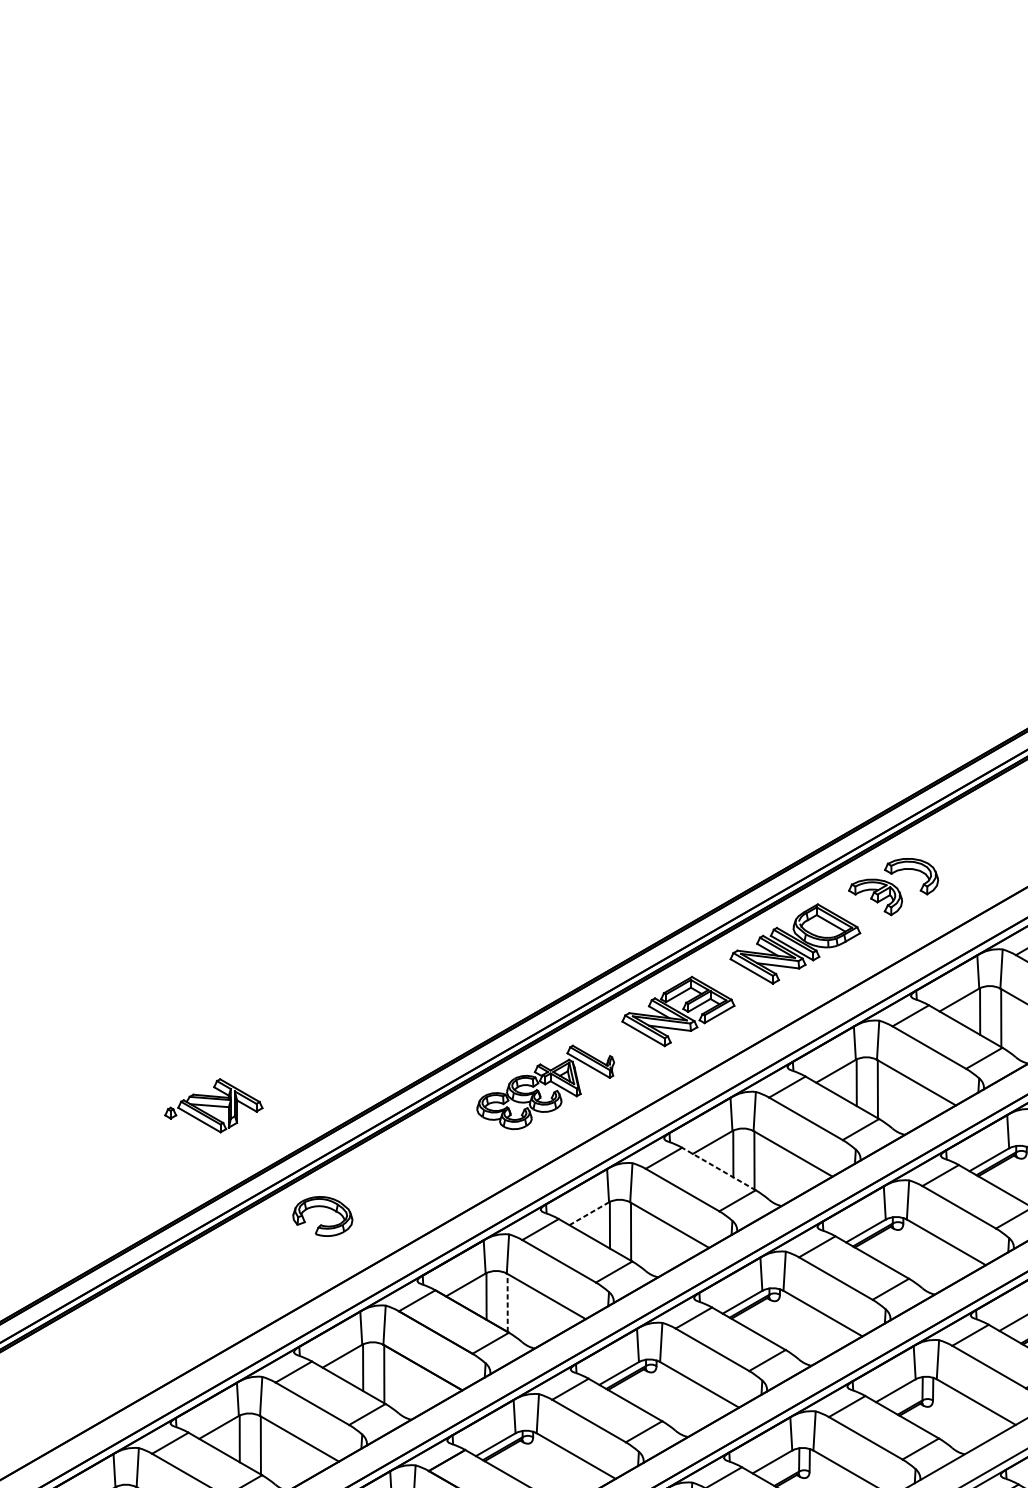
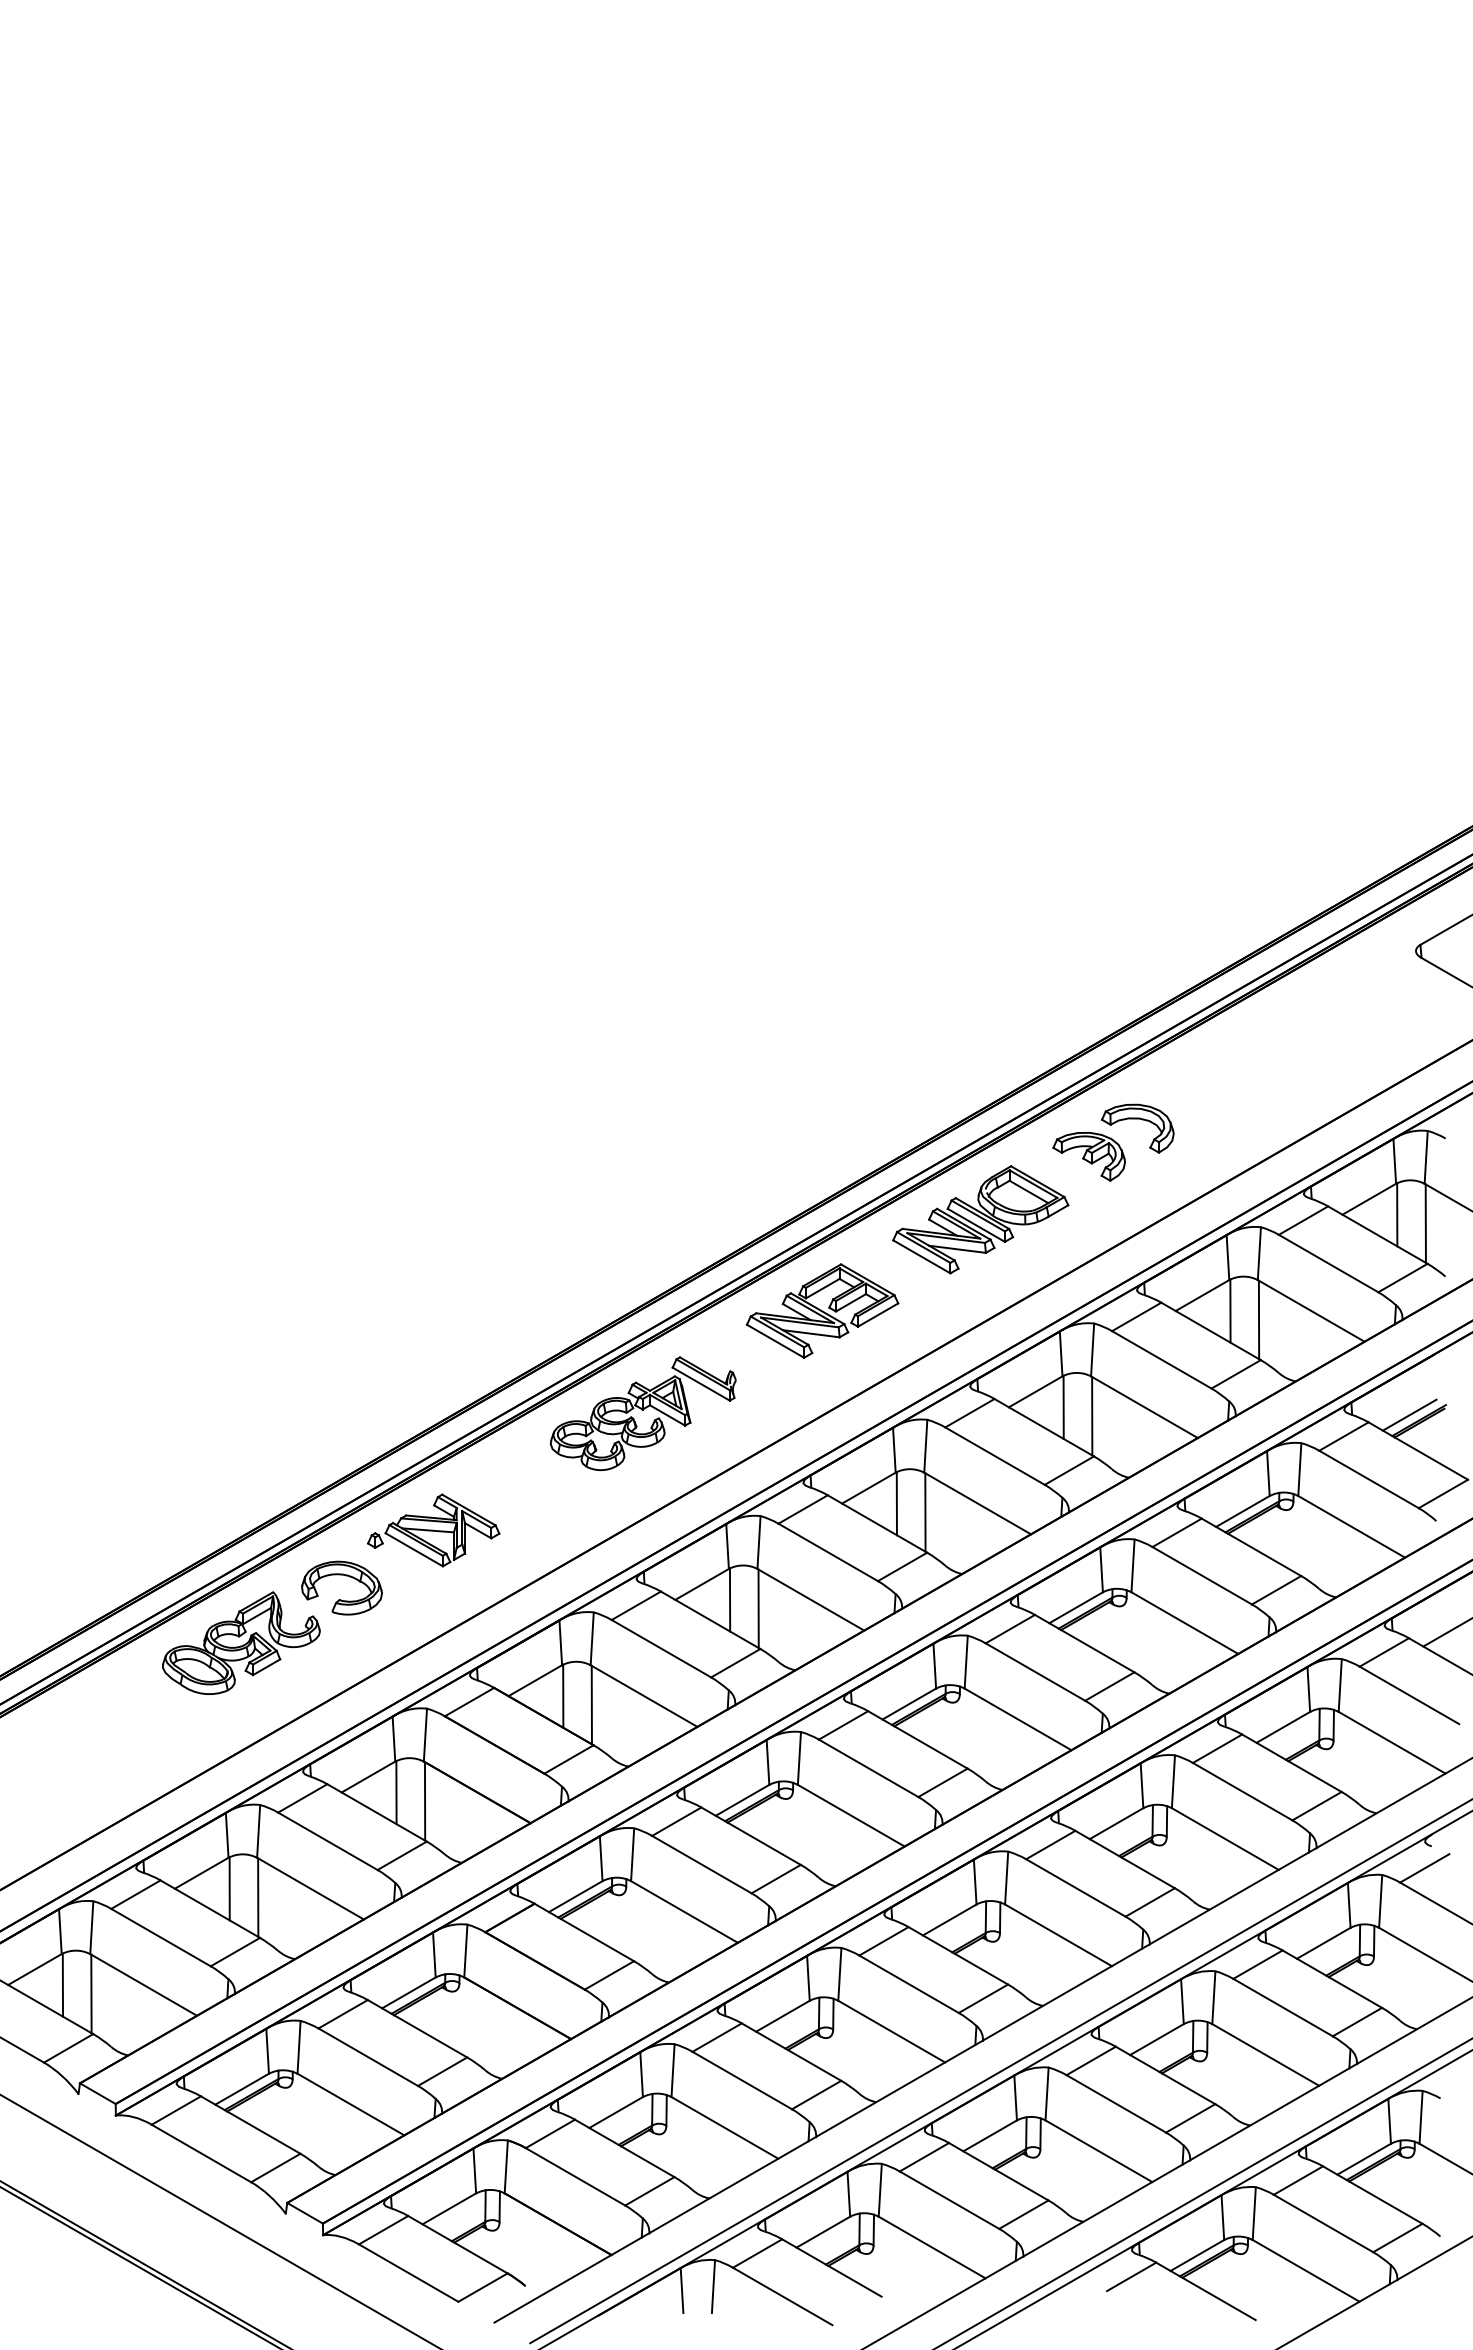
part: (213, 1105) -> (433, 1530), moved
line: (719, 1168) -> (877, 1523), dashed -> solid
line: (589, 1213) -> (702, 1584), dashed -> solid
part: (248, 1256) -> (241, 1642), added
line: (507, 1302) -> (591, 1704), dashed -> solid

